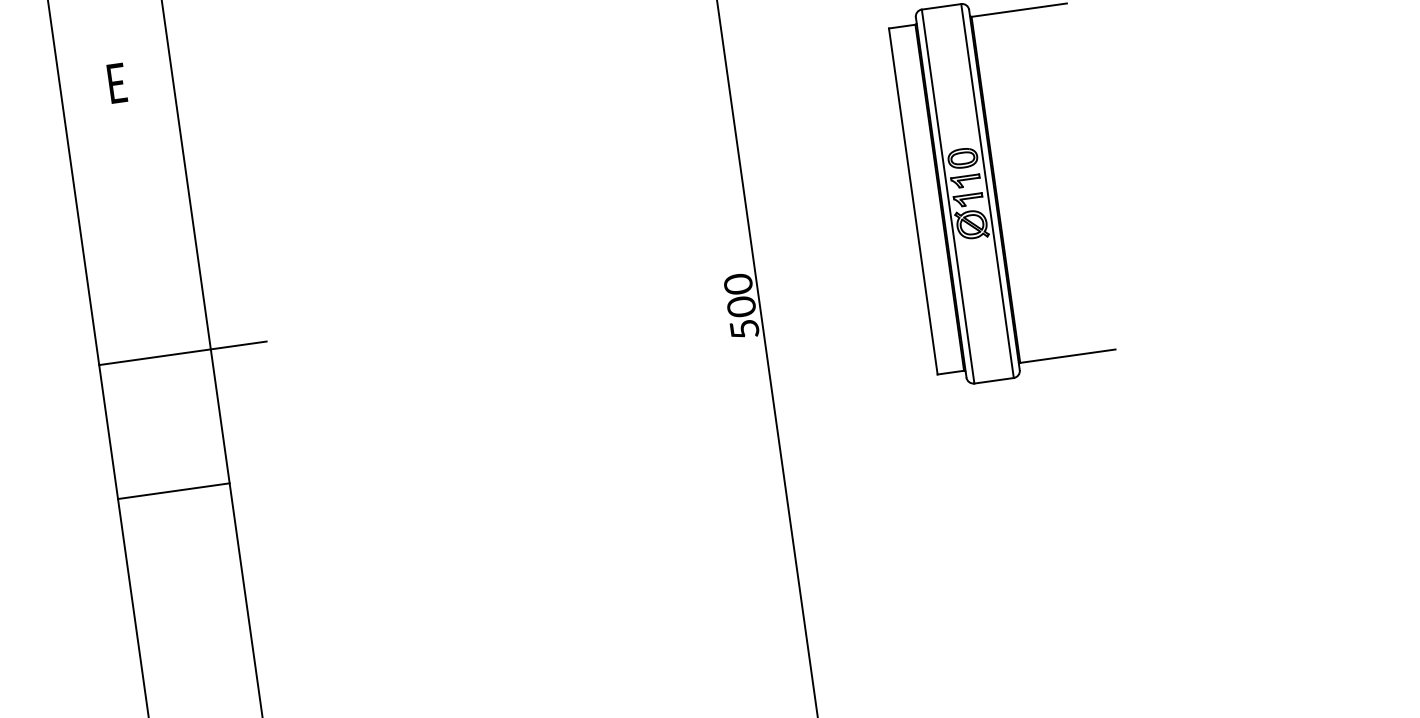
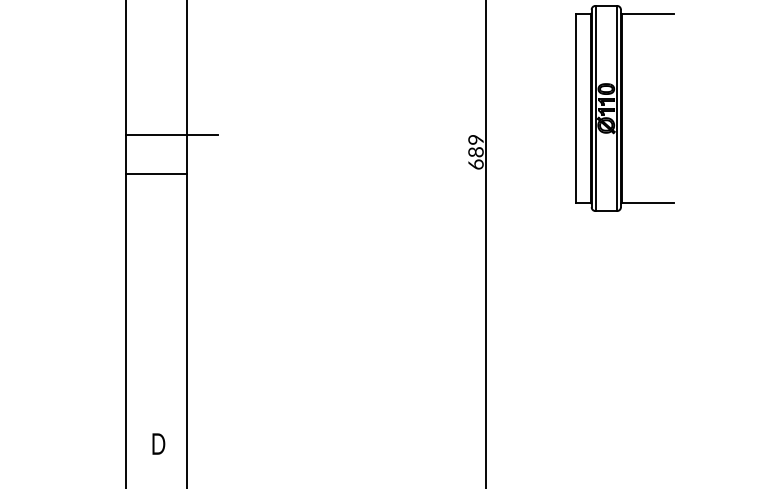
text: (740, 305) -> (475, 151), 500 -> 689
line: (173, 491) -> (156, 174), moved

